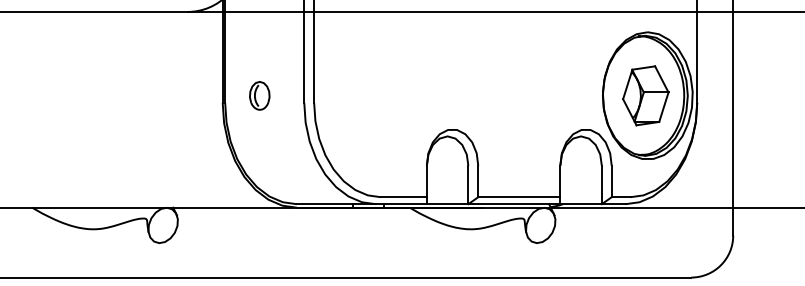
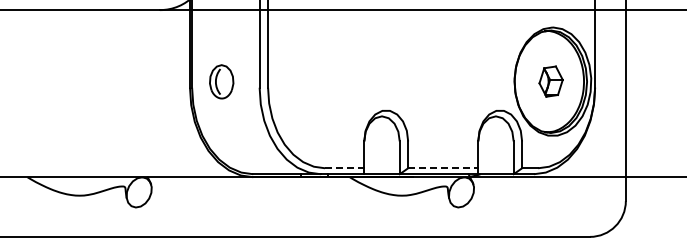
part: (259, 95) -> (221, 81), size x1.4
part: (644, 95) -> (550, 81), size x0.6
line: (403, 197) -> (344, 168), solid -> dashed
line: (519, 197) -> (443, 168), solid -> dashed

